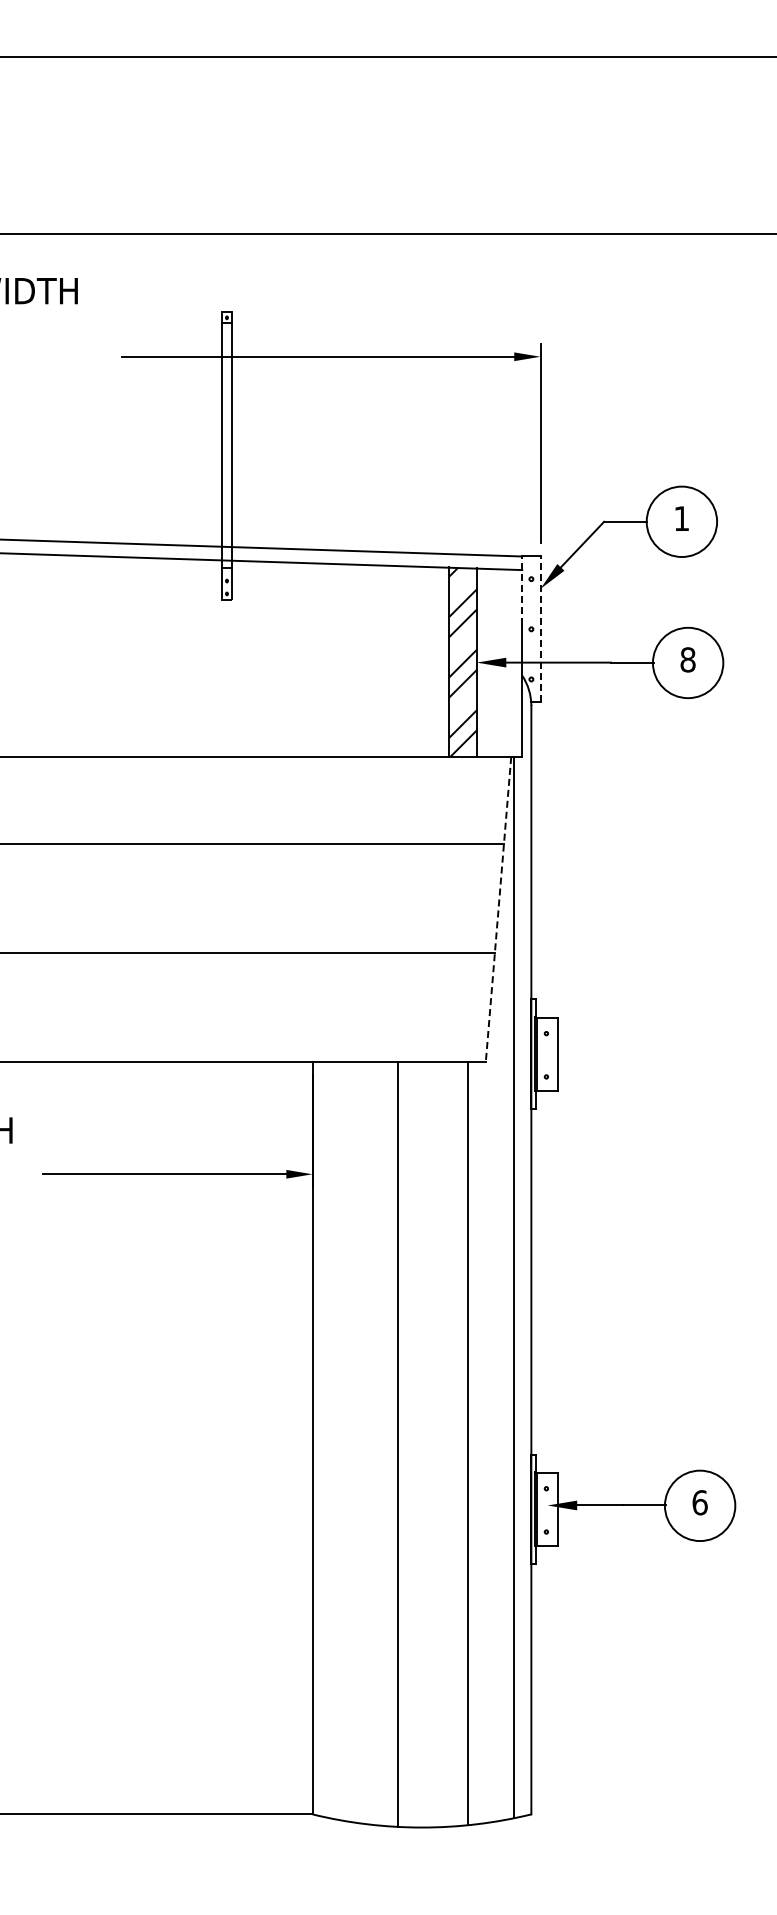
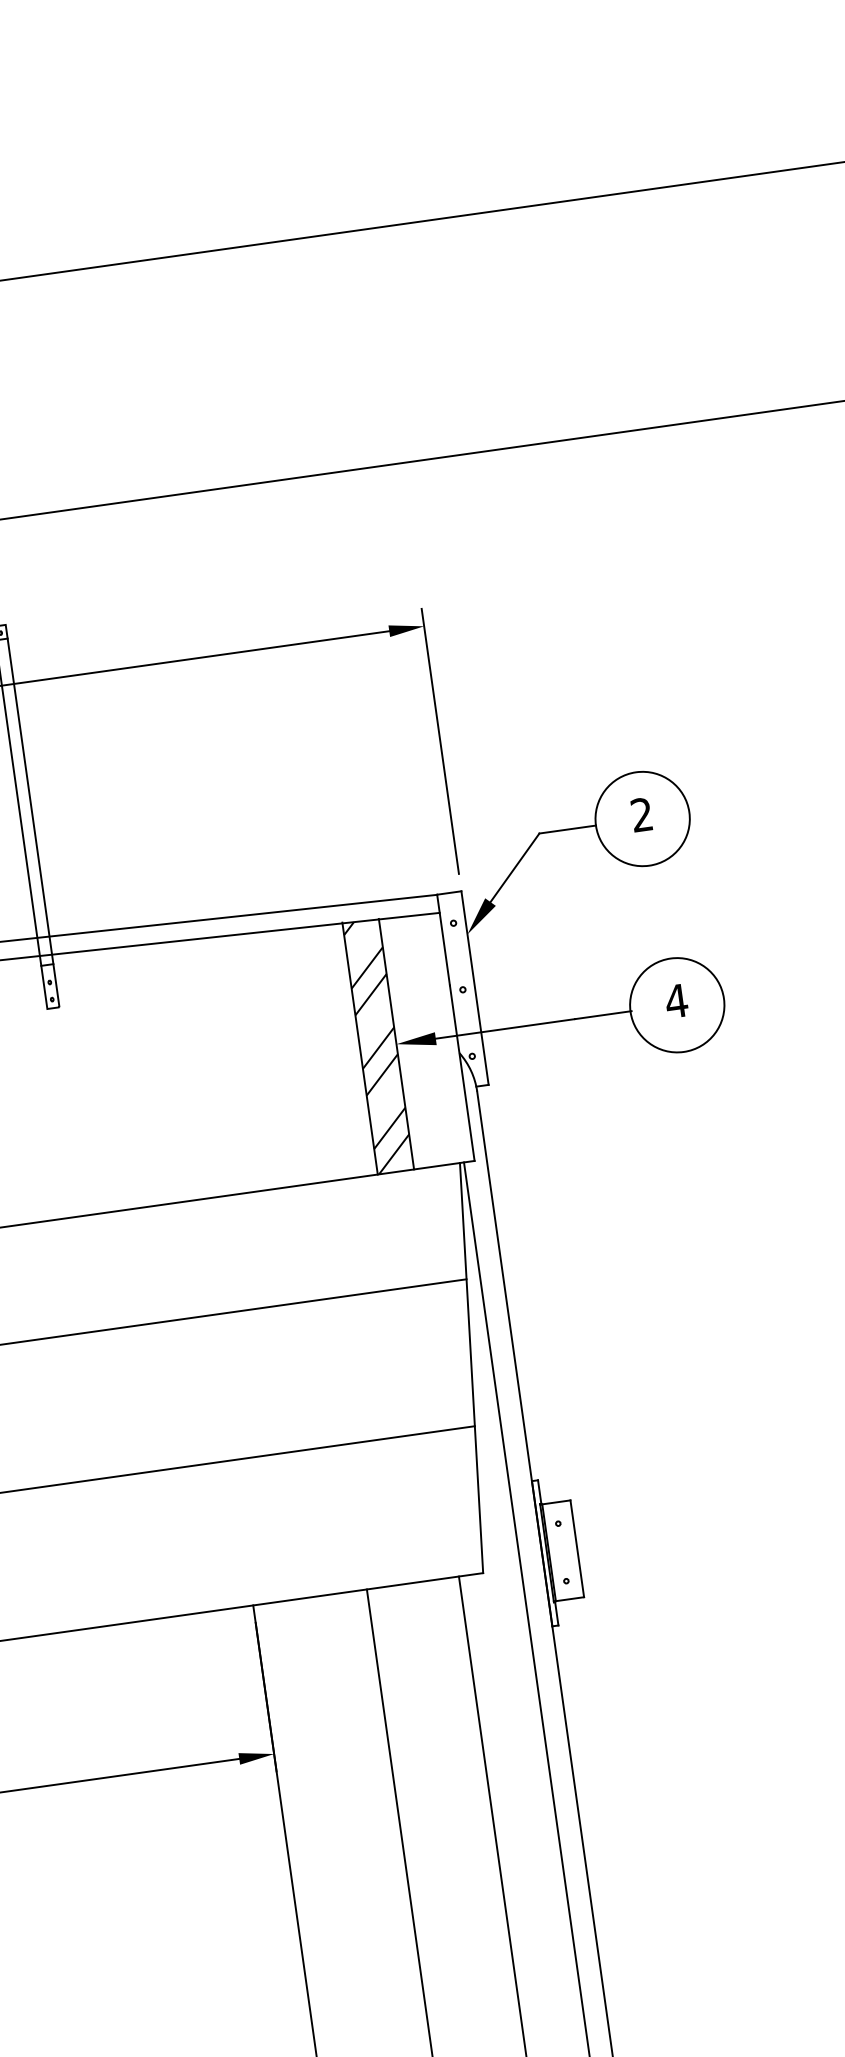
text: (681, 518) -> (641, 814), 1 -> 2
line: (522, 590) -> (443, 939), dashed -> solid
line: (540, 629) -> (475, 988), dashed -> solid
text: (688, 659) -> (677, 1000), 8 -> 4
line: (498, 910) -> (471, 1369), dashed -> solid

